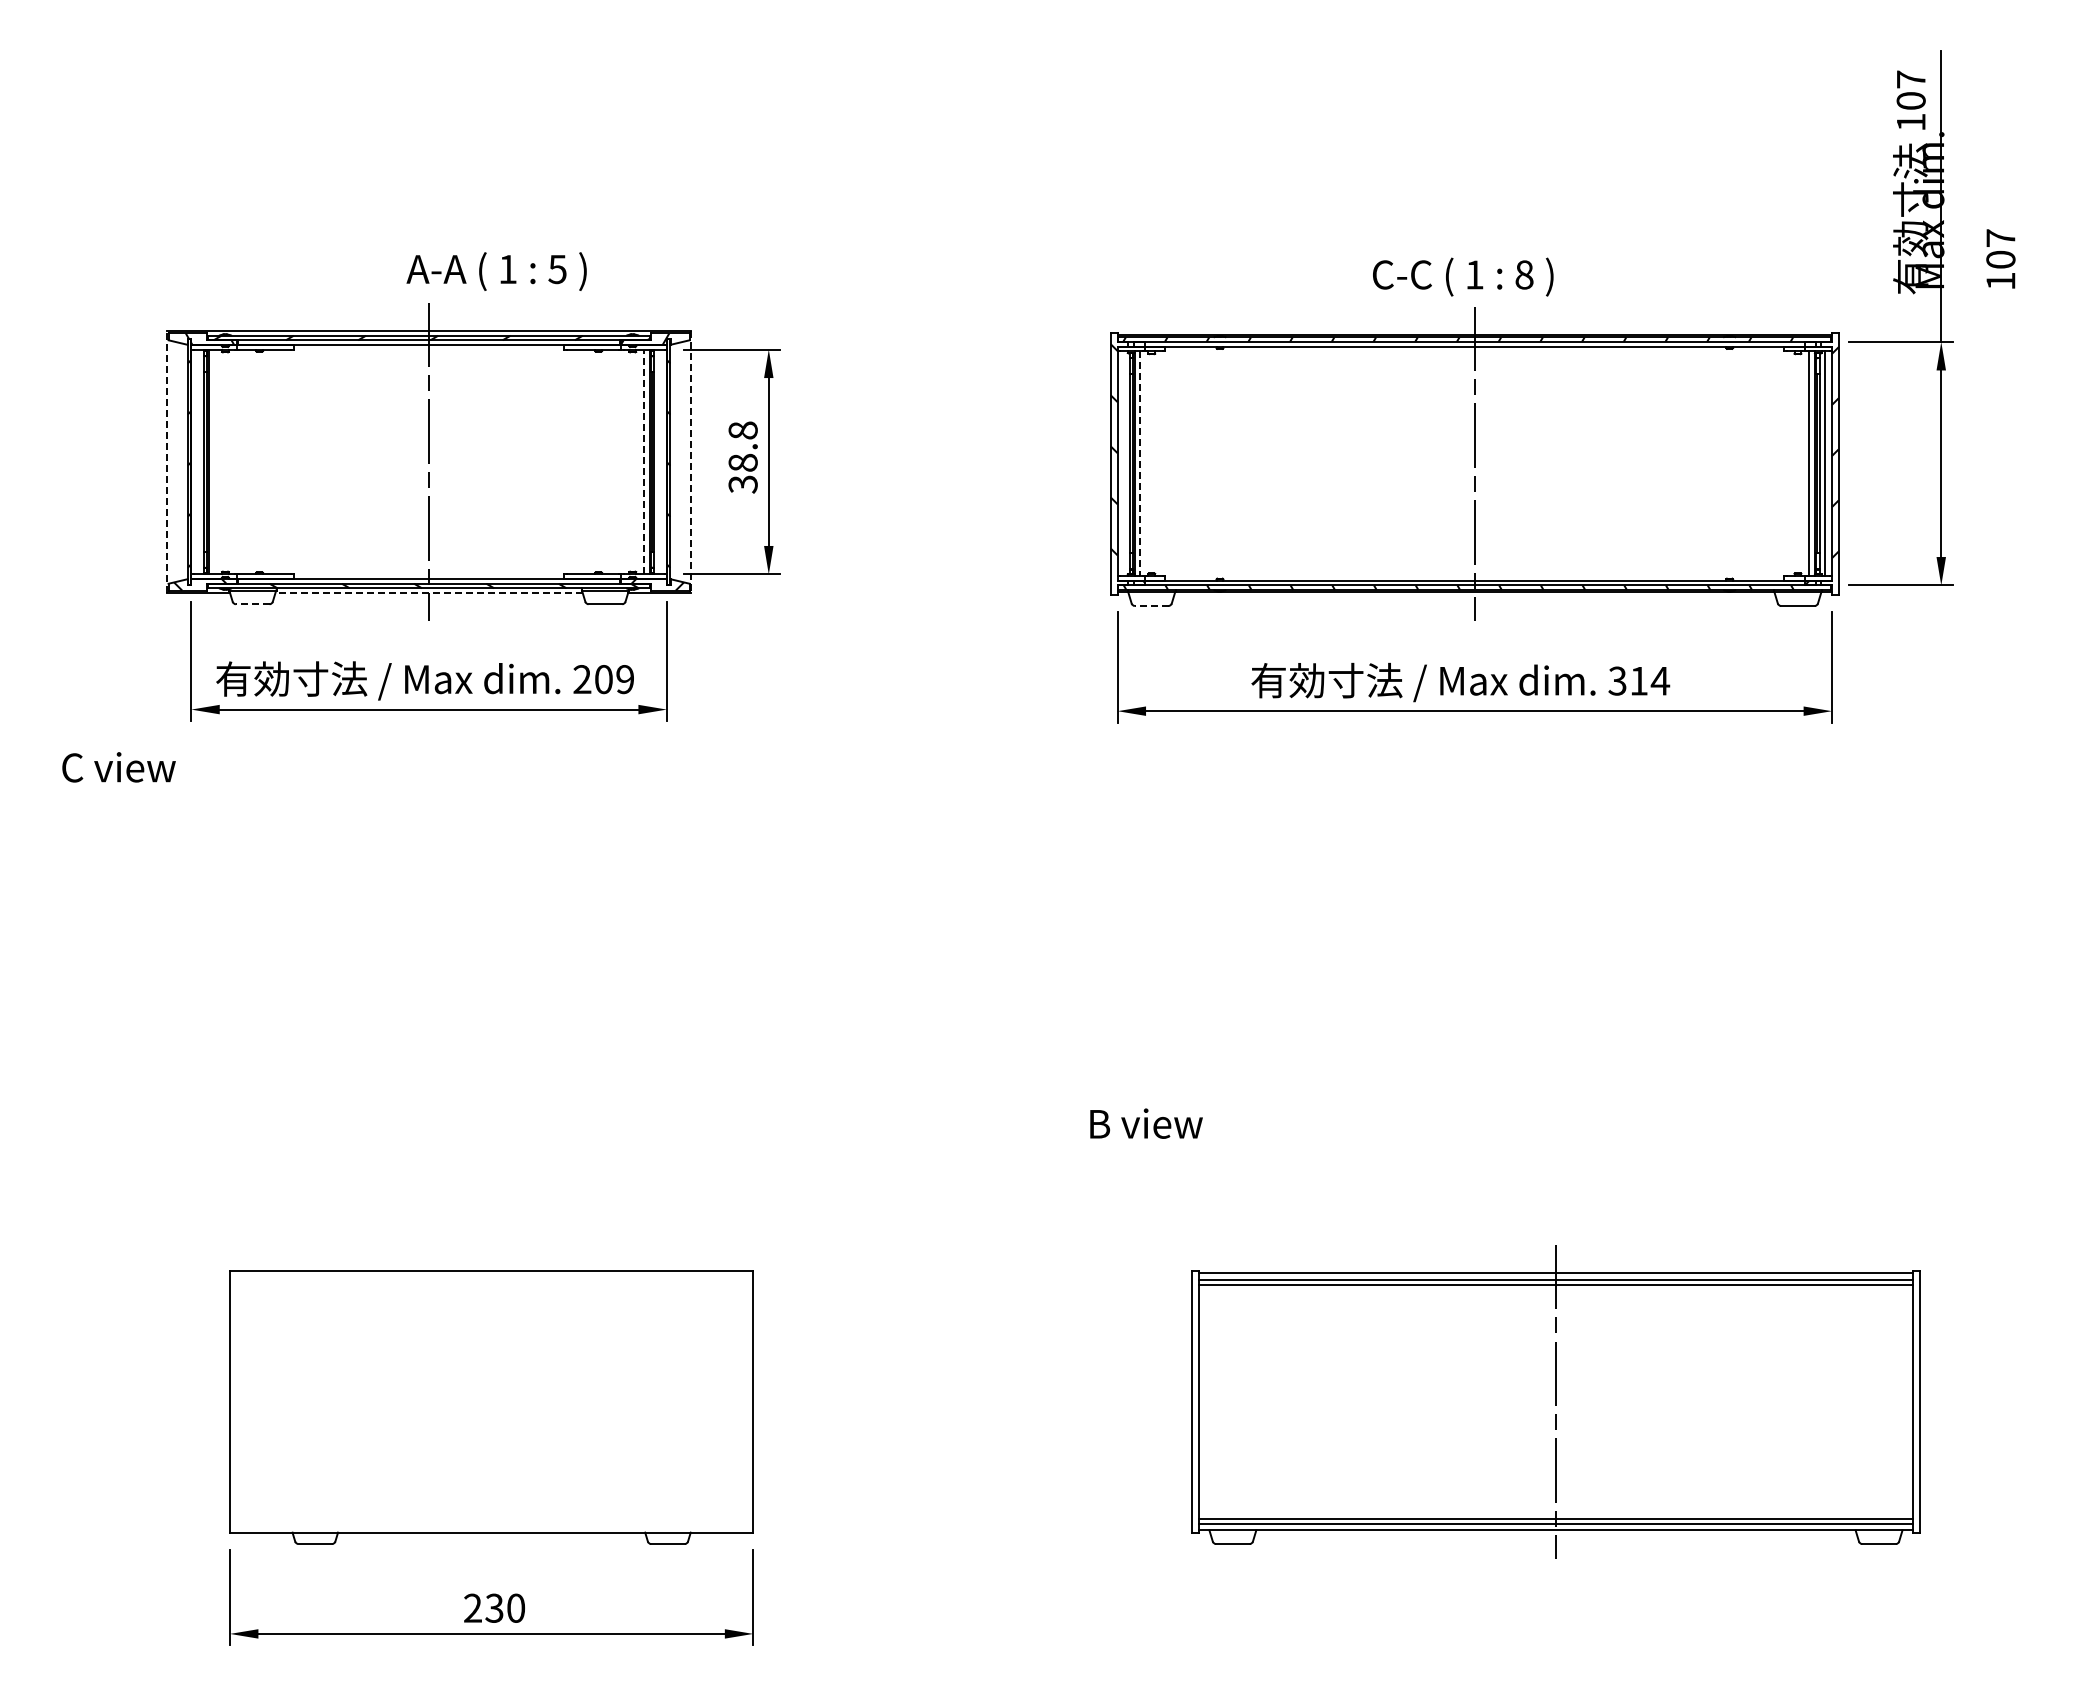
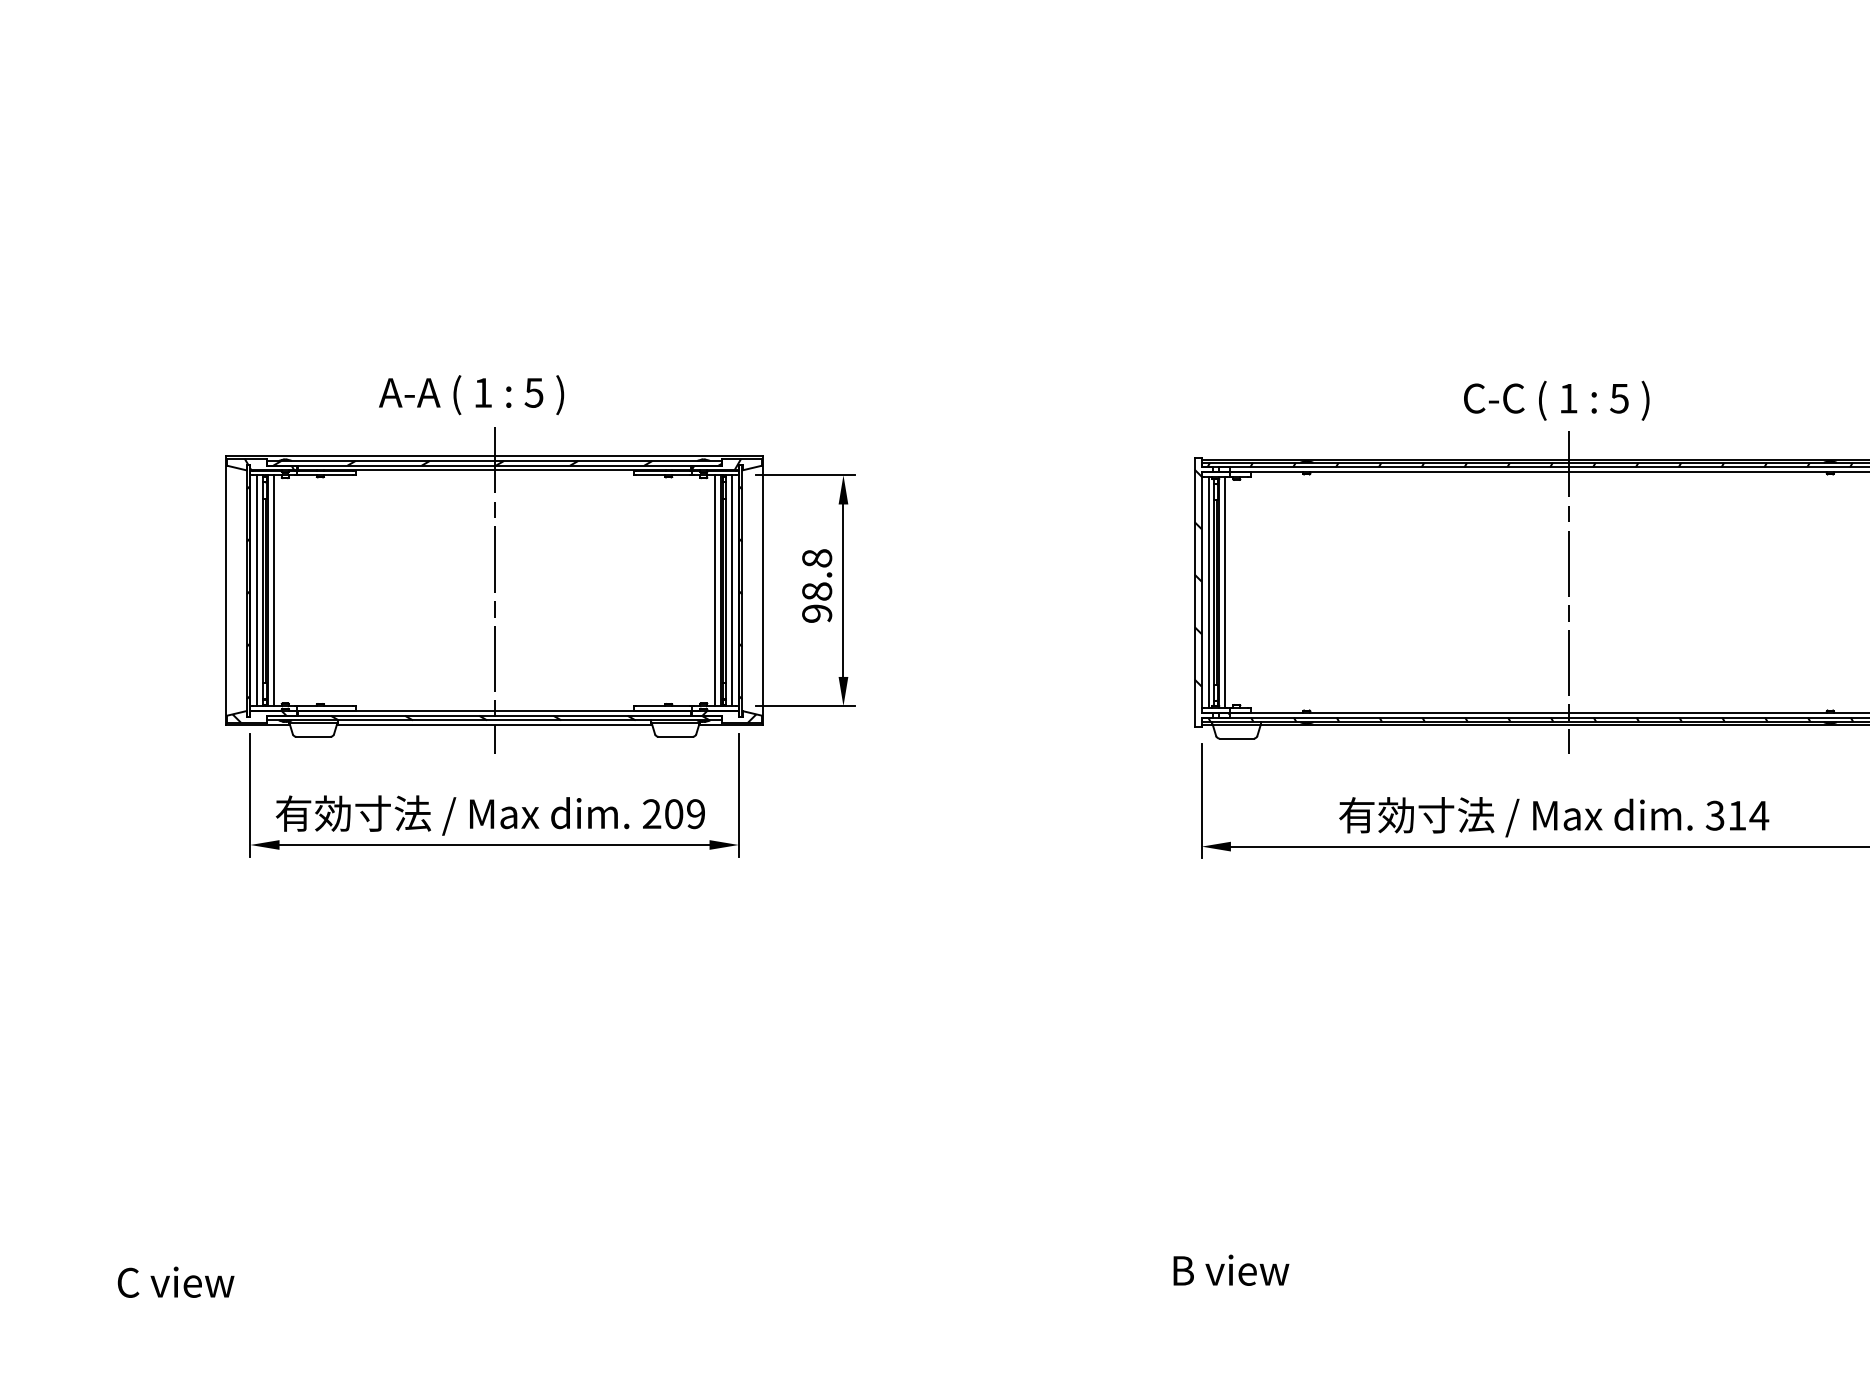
text: (496, 271) -> (471, 395), moved
text: (1524, 274) -> (1619, 398), 8 -> 5
line: (198, 461) -> (257, 590), added
line: (214, 461) -> (274, 590), added
line: (644, 461) -> (715, 590), dashed -> solid
line: (660, 461) -> (732, 590), added
line: (167, 462) -> (225, 591), dashed -> solid
line: (690, 462) -> (763, 591), dashed -> solid
line: (1124, 463) -> (1208, 592), added
line: (1140, 464) -> (1225, 593), dashed -> solid
text: (742, 484) -> (816, 613), 38.8 -> 98.8
line: (429, 592) -> (494, 724), dashed -> solid
line: (252, 604) -> (313, 737), dashed -> solid
line: (1151, 605) -> (1236, 738), dashed -> solid
text: (118, 767) -> (175, 1282), moved

